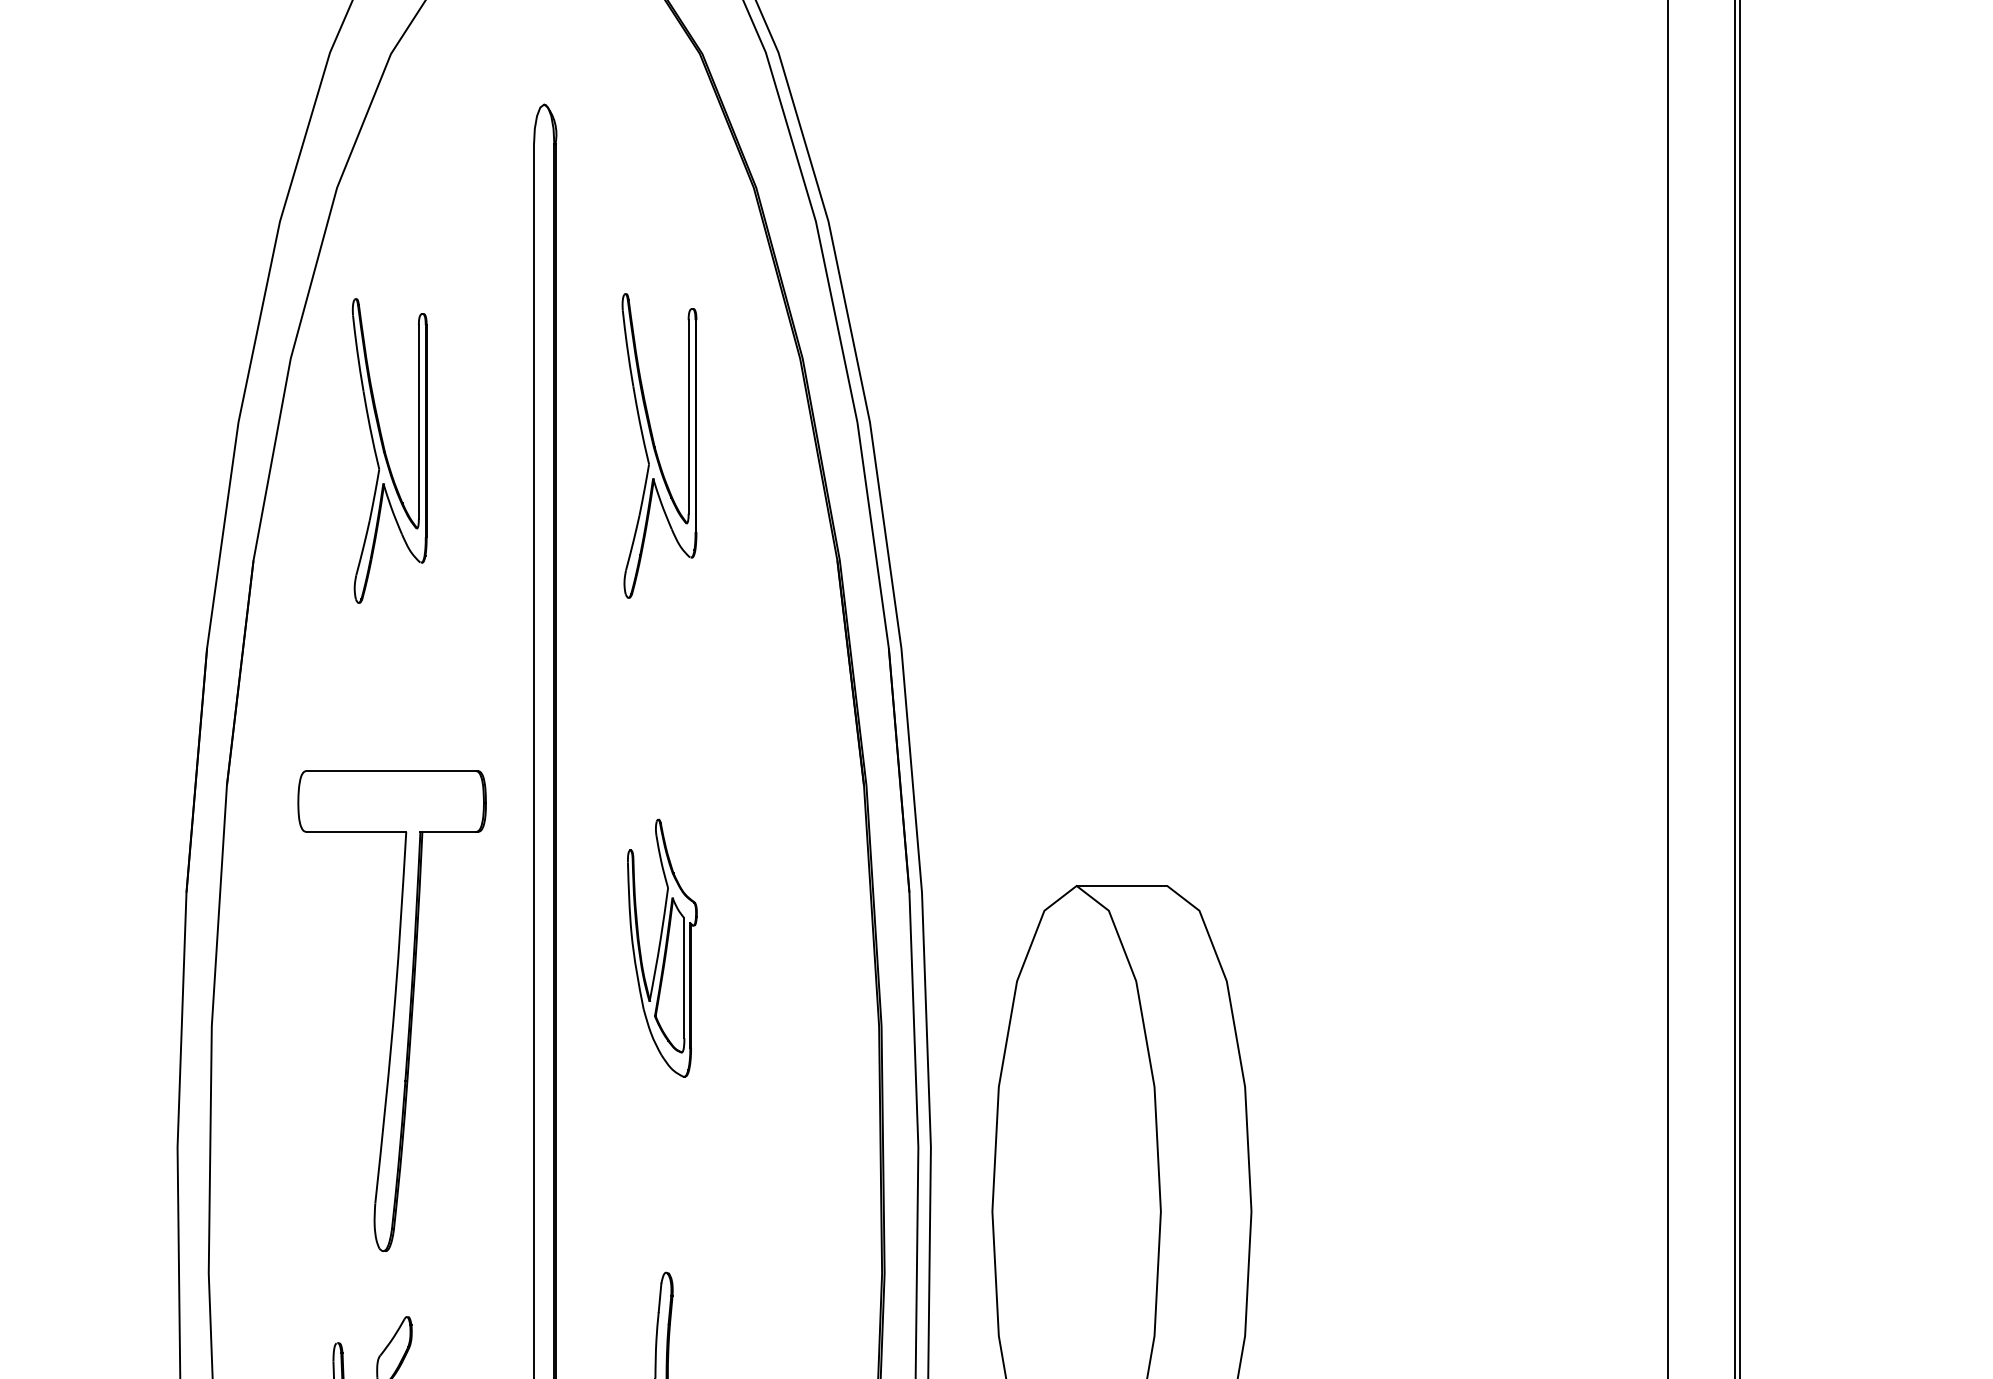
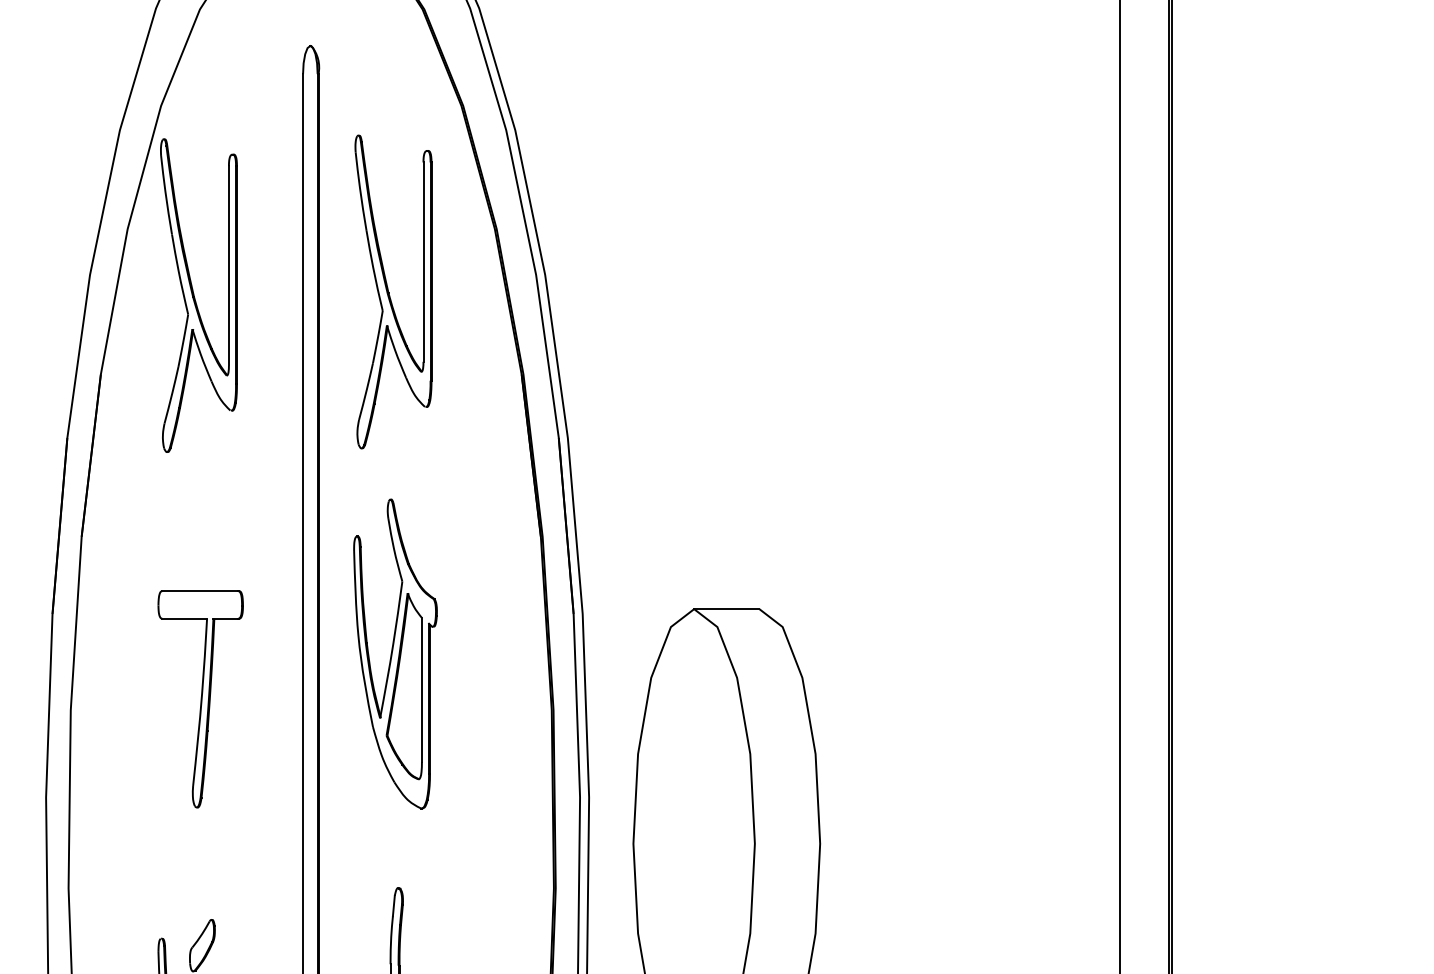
part: (659, 445) -> (393, 291), size x1.43
part: (389, 450) -> (198, 295), size x1.43
part: (662, 948) -> (395, 654), size x1.67
part: (391, 1010) -> (200, 698), size x0.62

